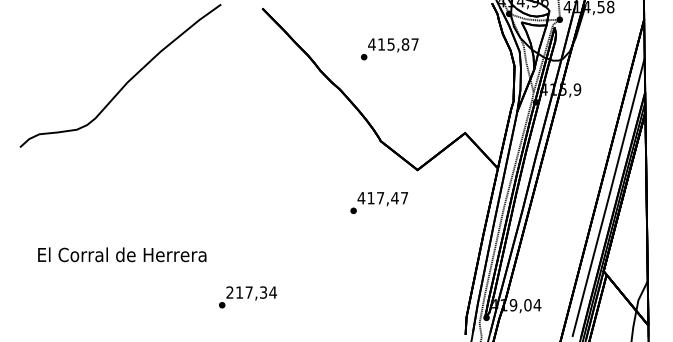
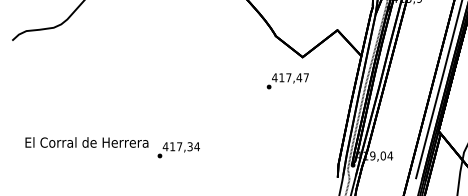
text: (378, 202) -> (287, 80), moved
text: (122, 254) -> (87, 142), moved
text: (229, 292) -> (165, 146), 217,34 -> 417,34

